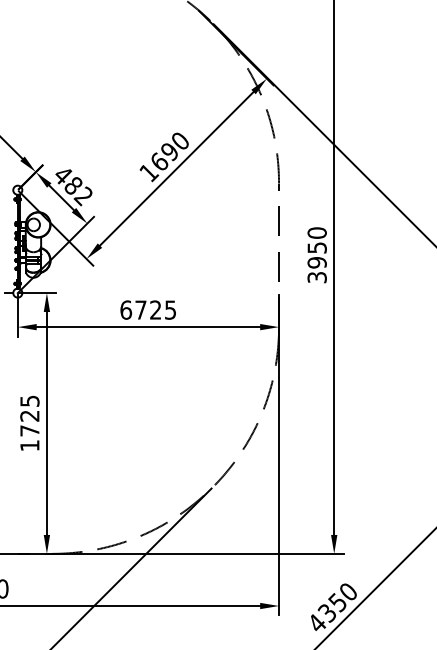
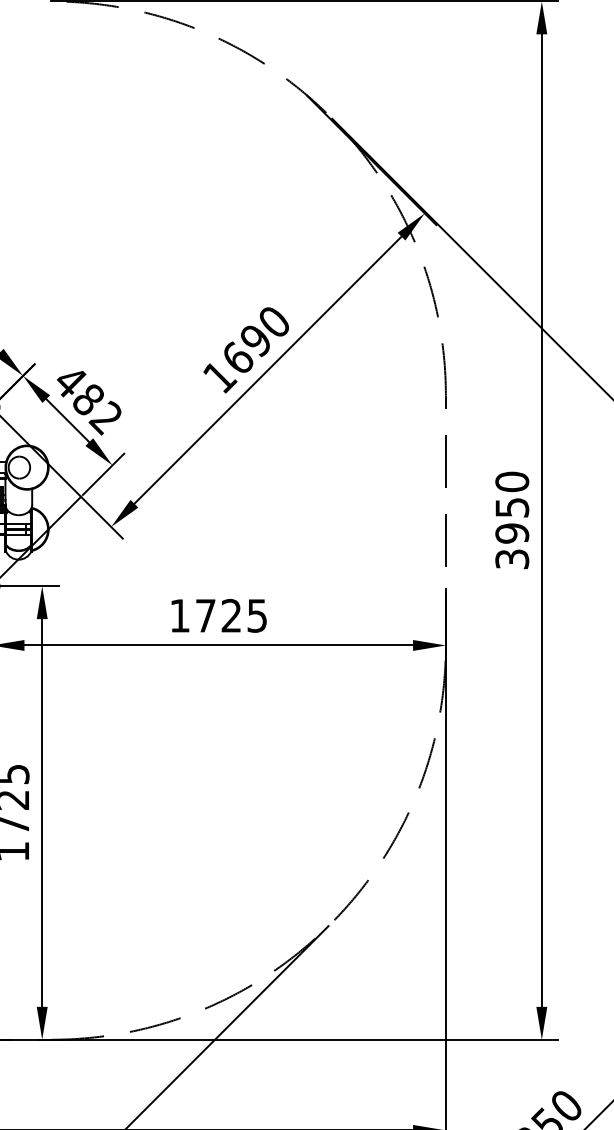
text: (126, 309) -> (180, 614), 6725 -> 1725

